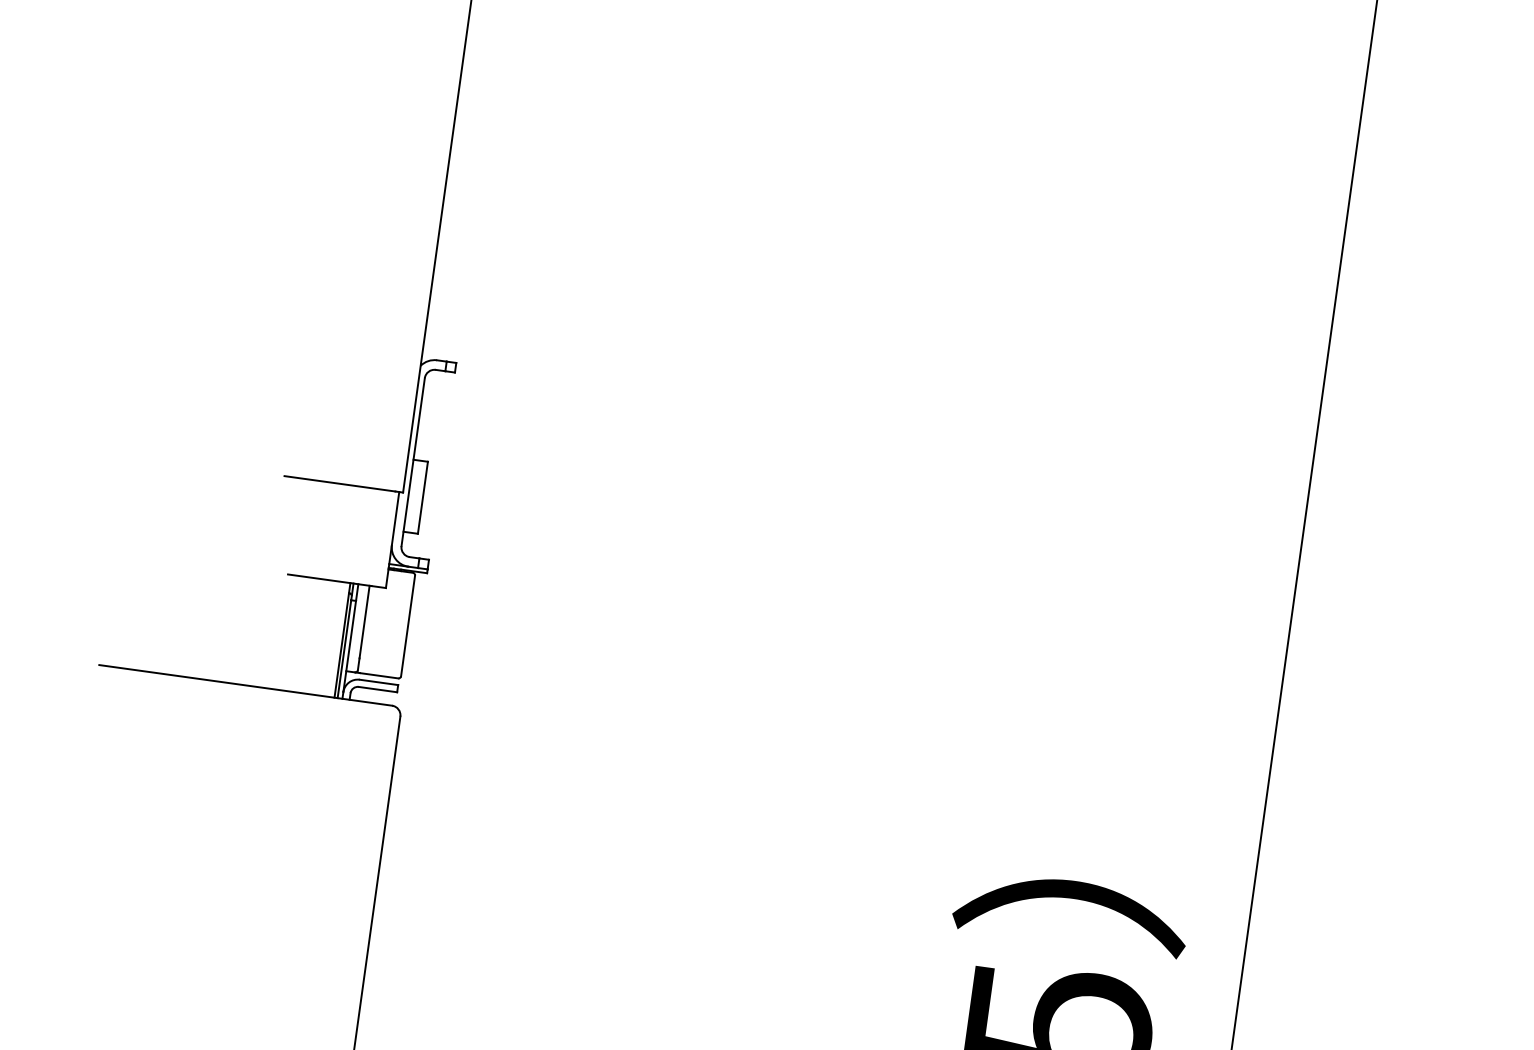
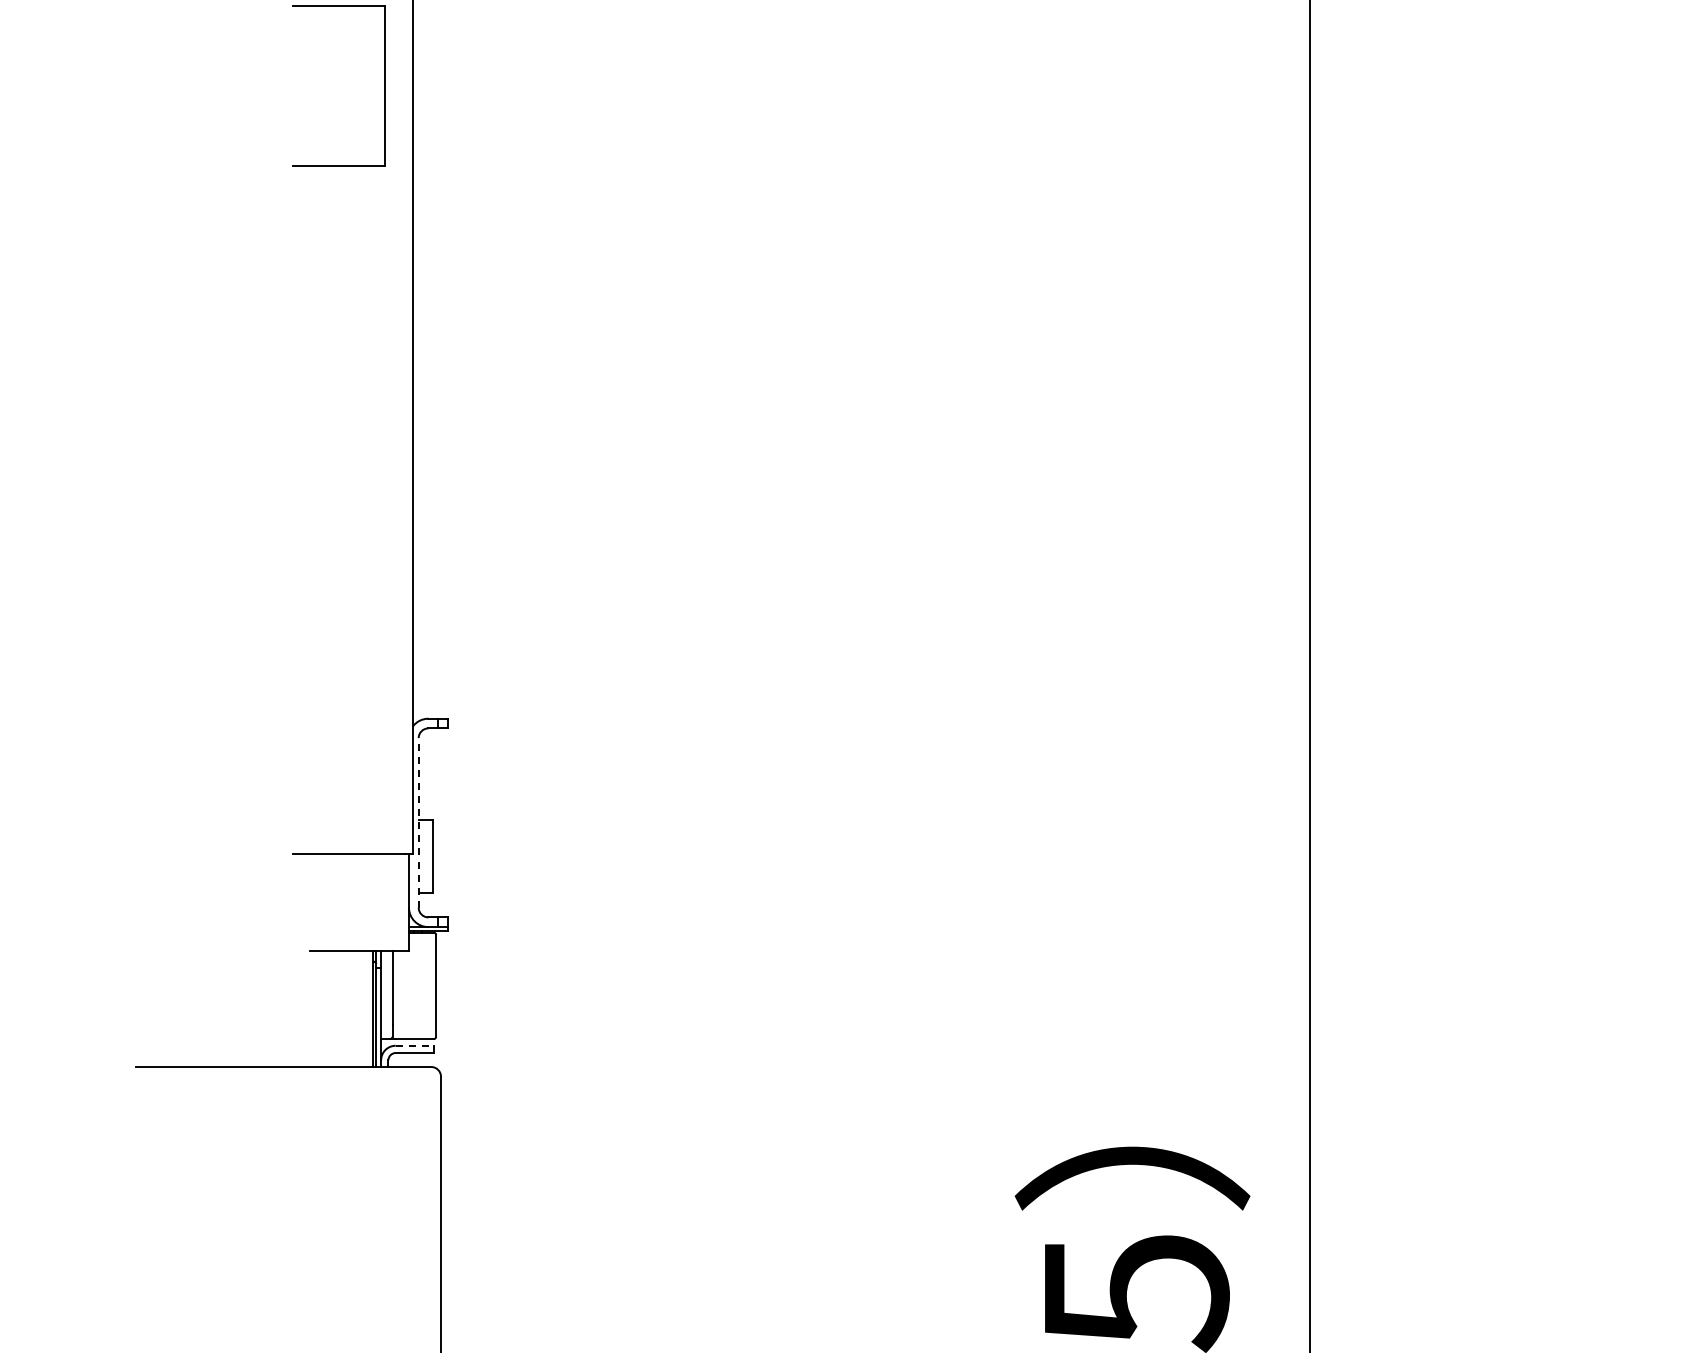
line: (413, 461) -> (418, 822), solid -> dashed
line: (379, 682) -> (415, 1045), solid -> dashed

